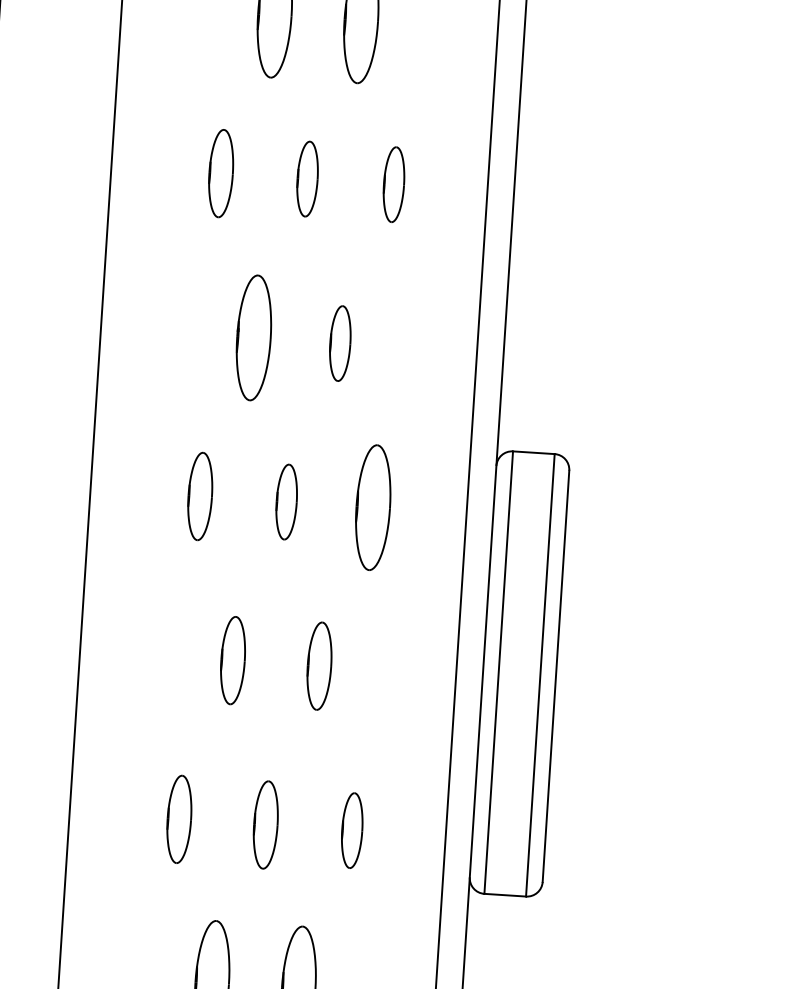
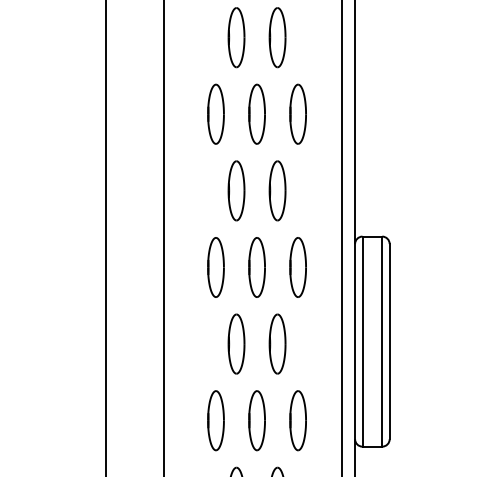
part: (220, 172) -> (215, 113), size x1.43
part: (306, 177) -> (256, 113), size x1.67
part: (392, 183) -> (297, 113), size x1.67
part: (340, 342) -> (277, 190), size x1.67
part: (199, 496) -> (215, 267), size x1.43
part: (285, 502) -> (256, 267), size x1.67
part: (233, 659) -> (236, 343), size x1.43
part: (319, 664) -> (277, 343), size x1.43
part: (178, 818) -> (215, 420), size x1.43
part: (264, 824) -> (256, 420), size x1.43
part: (351, 829) -> (297, 420), size x1.67

